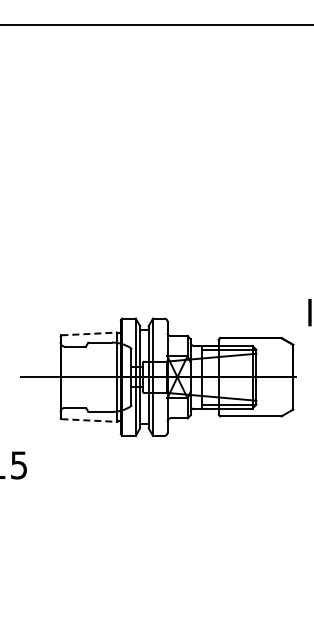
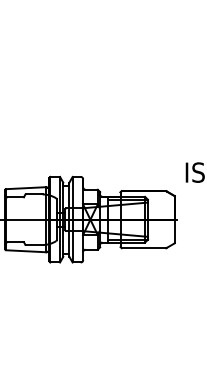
line: (89, 333) -> (26, 187), dashed -> solid
line: (89, 420) -> (26, 251), dashed -> solid

